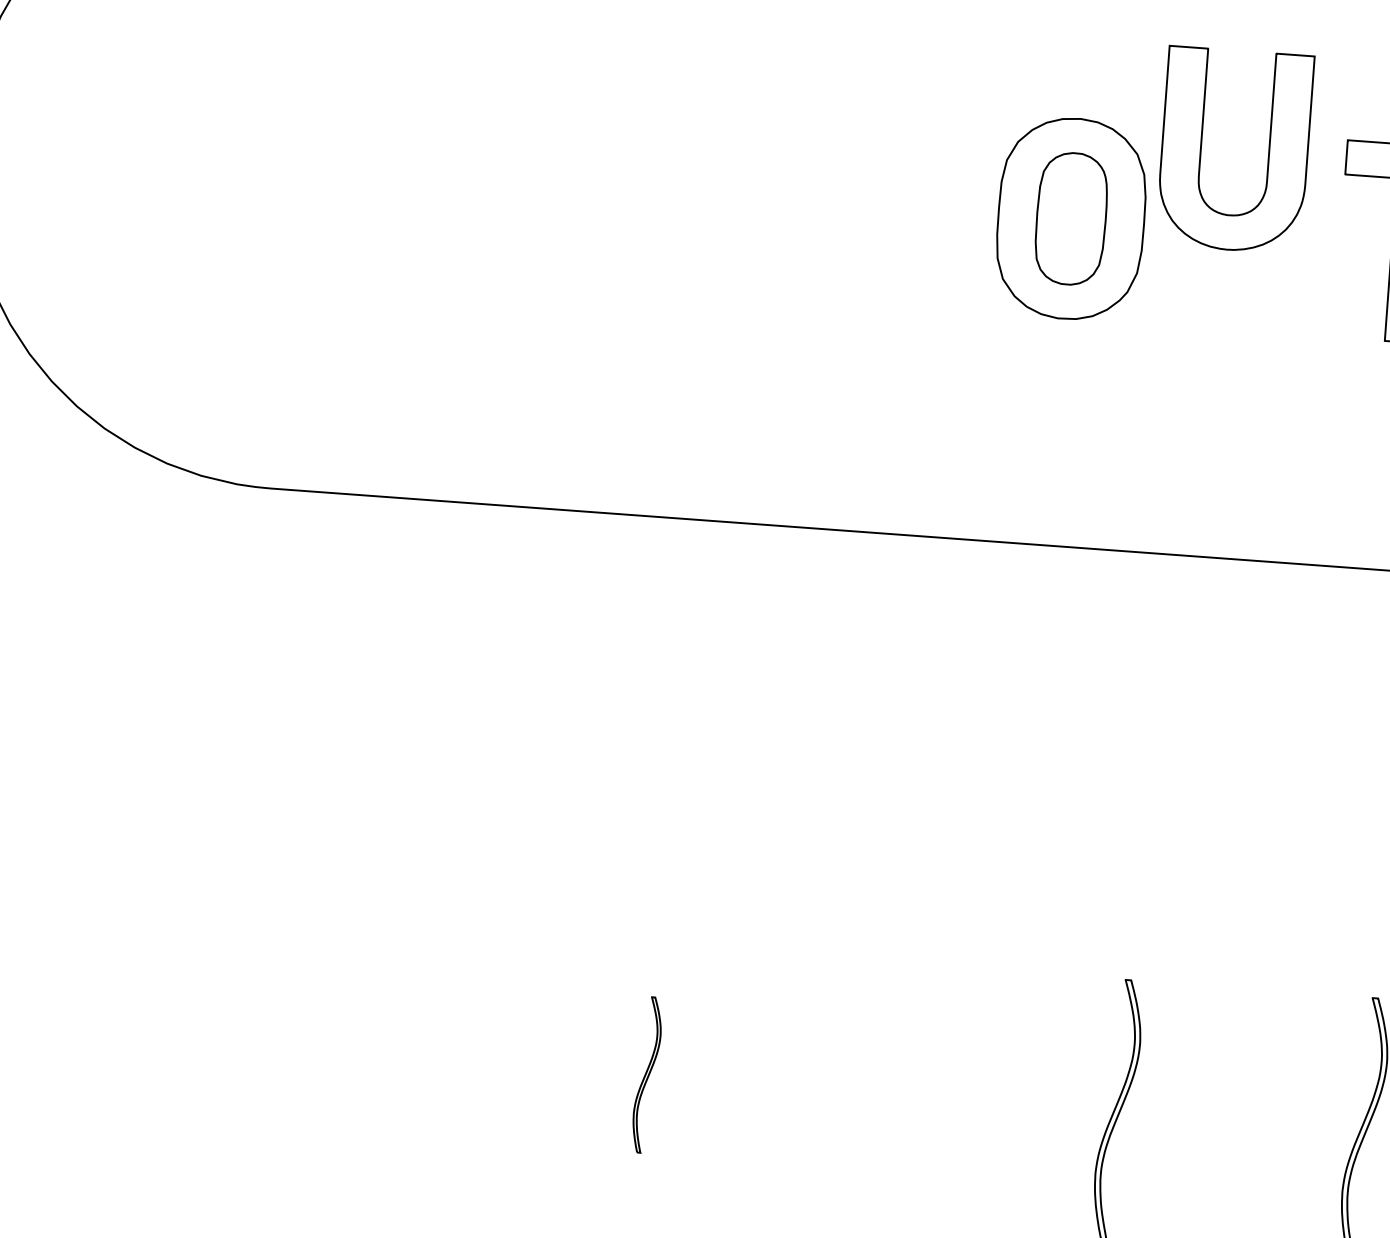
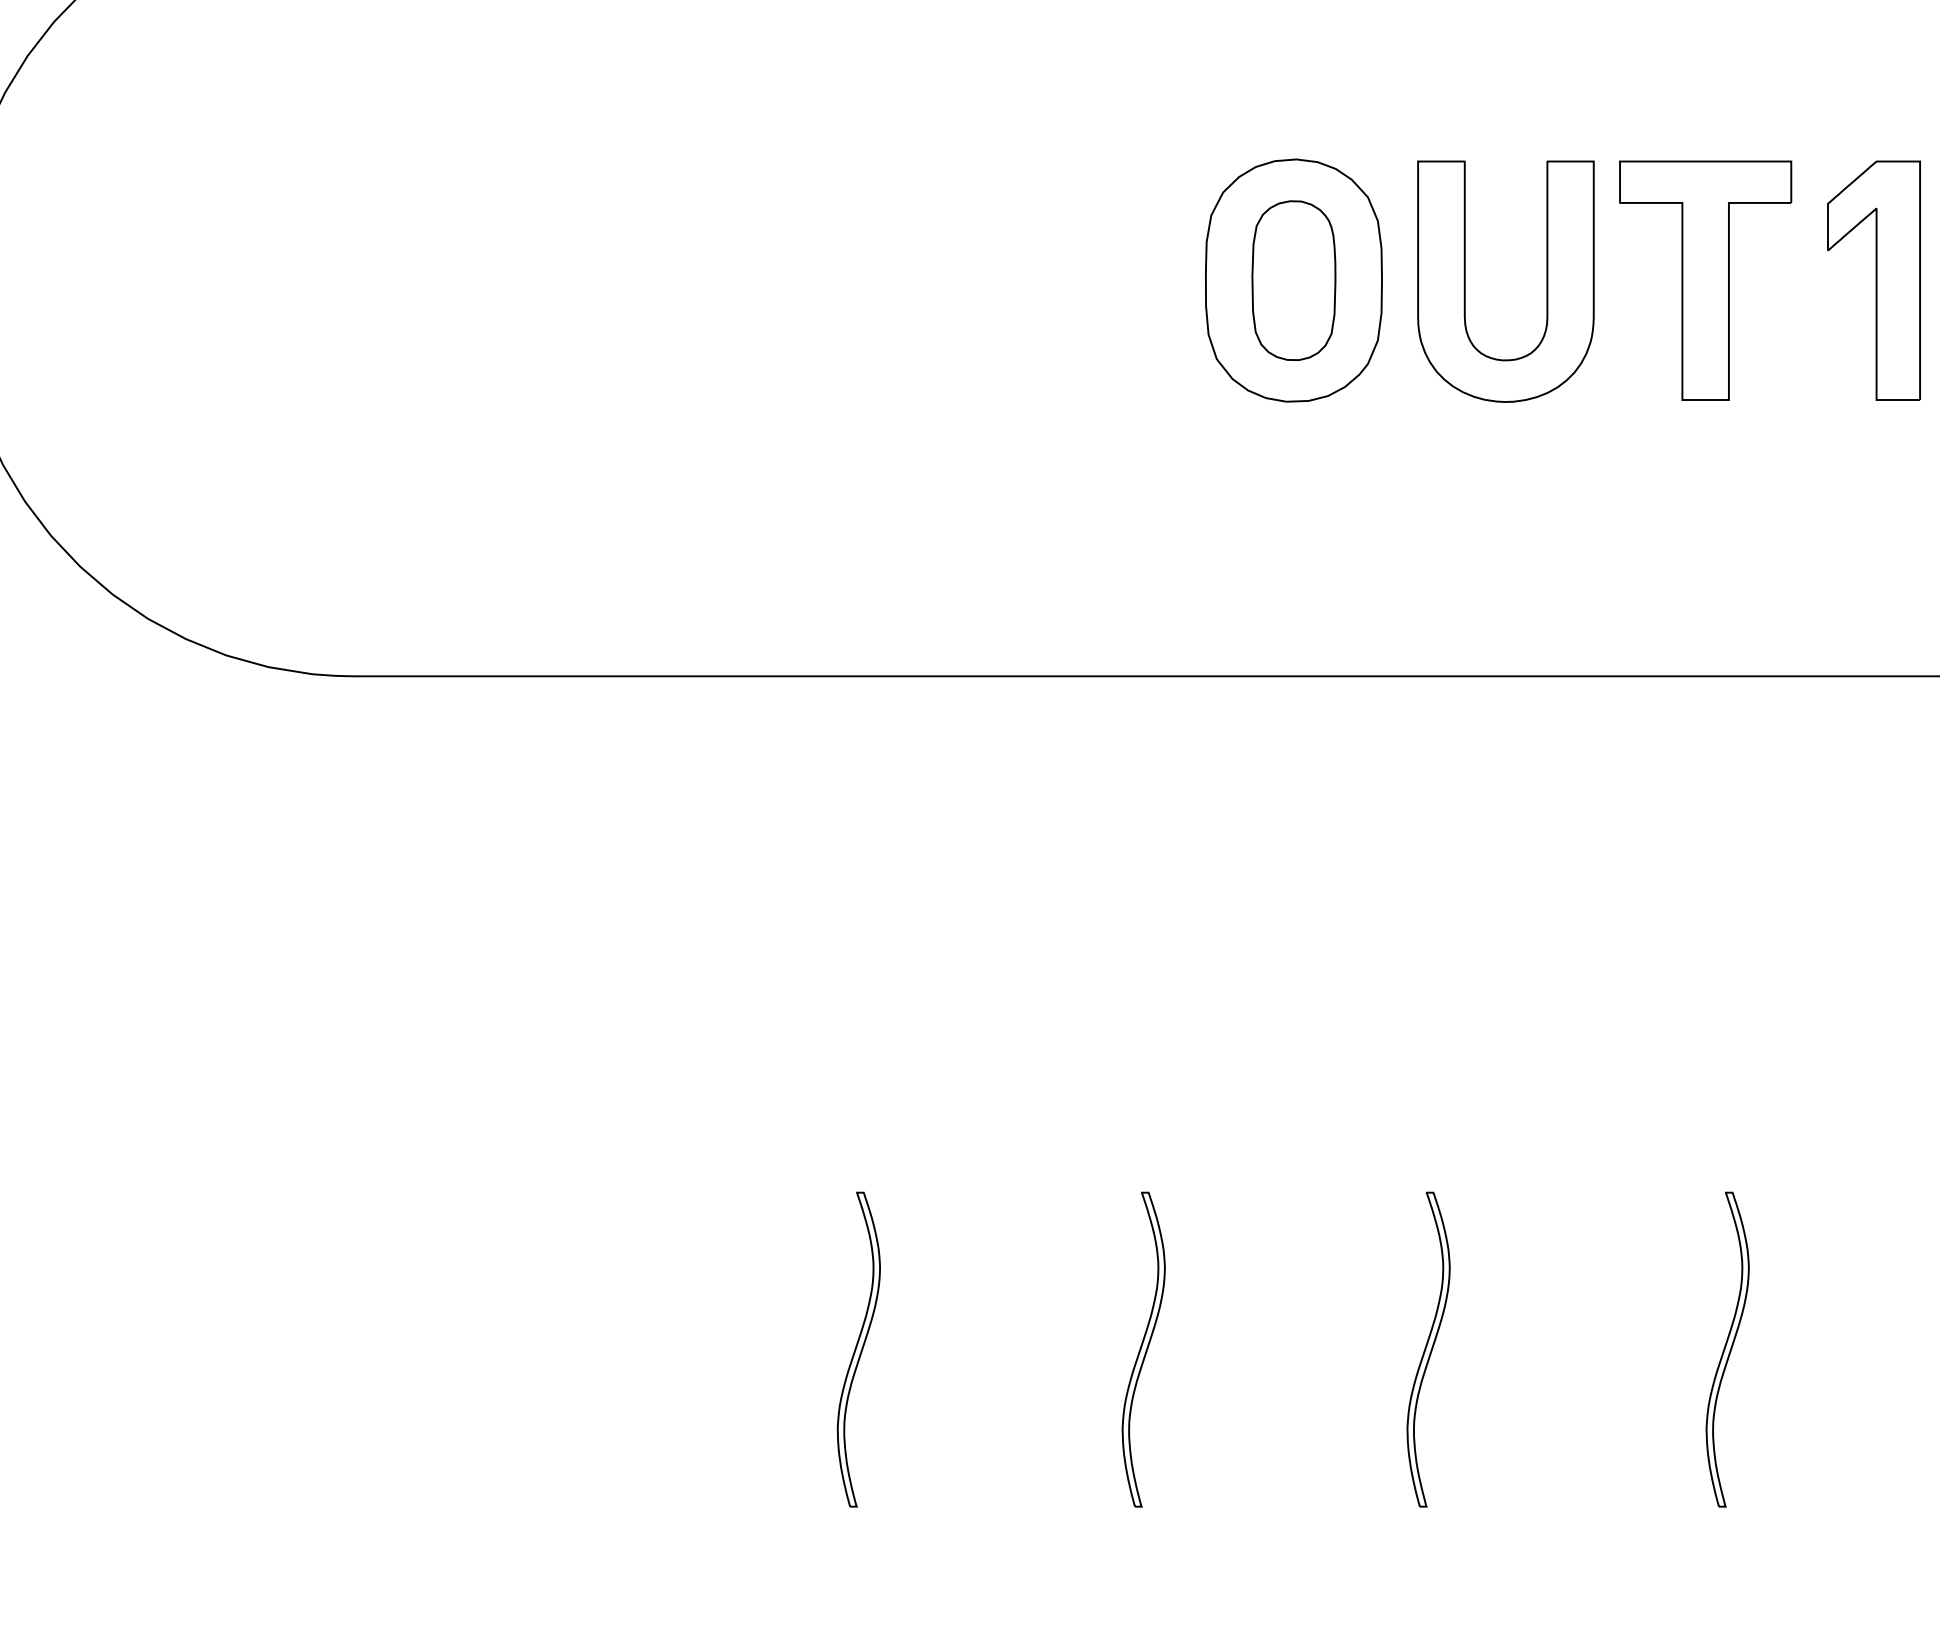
part: (1201, 147) -> (1465, 281), moved
part: (646, 1074) -> (858, 1349), size x1.67
part: (882, 1092) -> (1143, 1349), added

